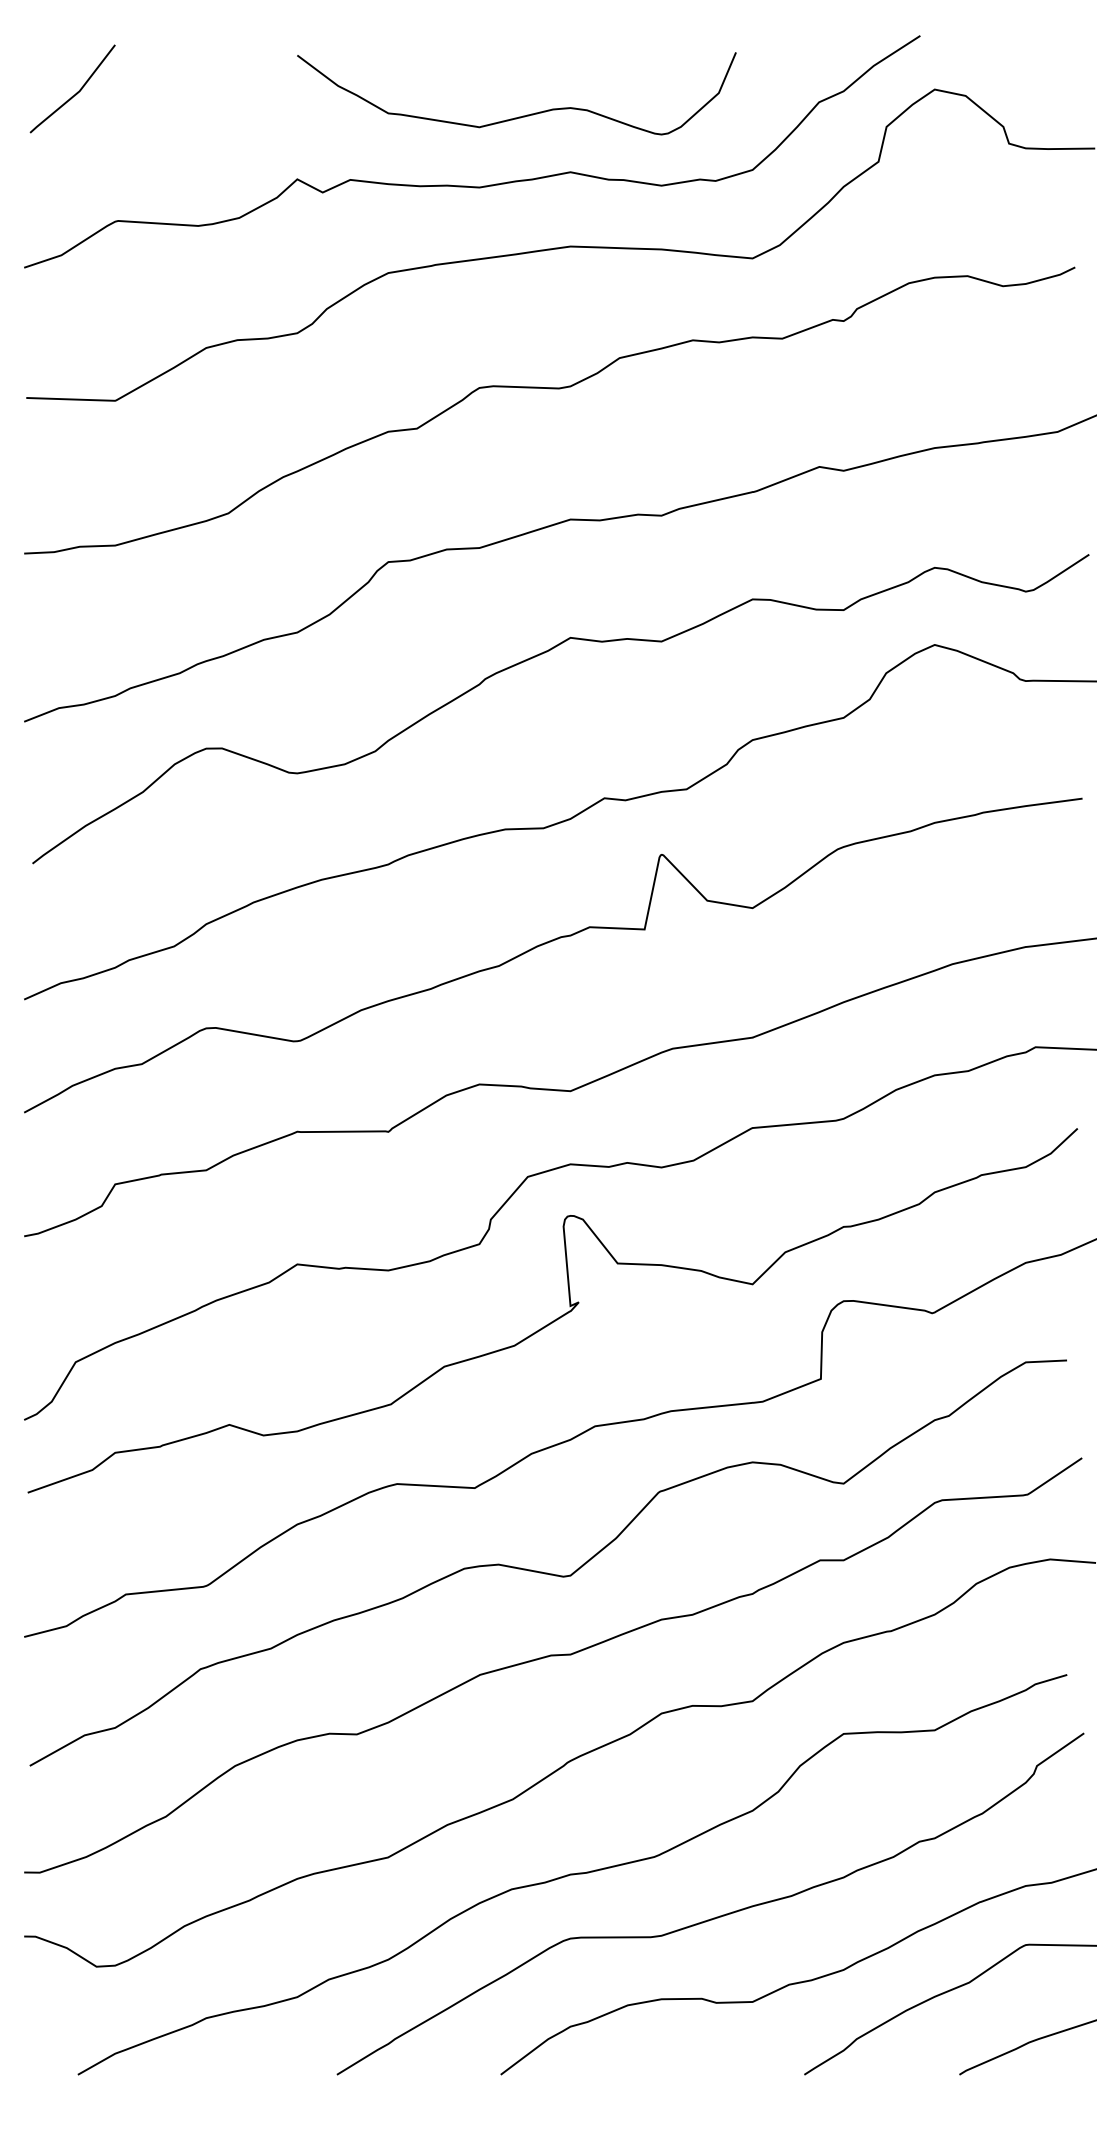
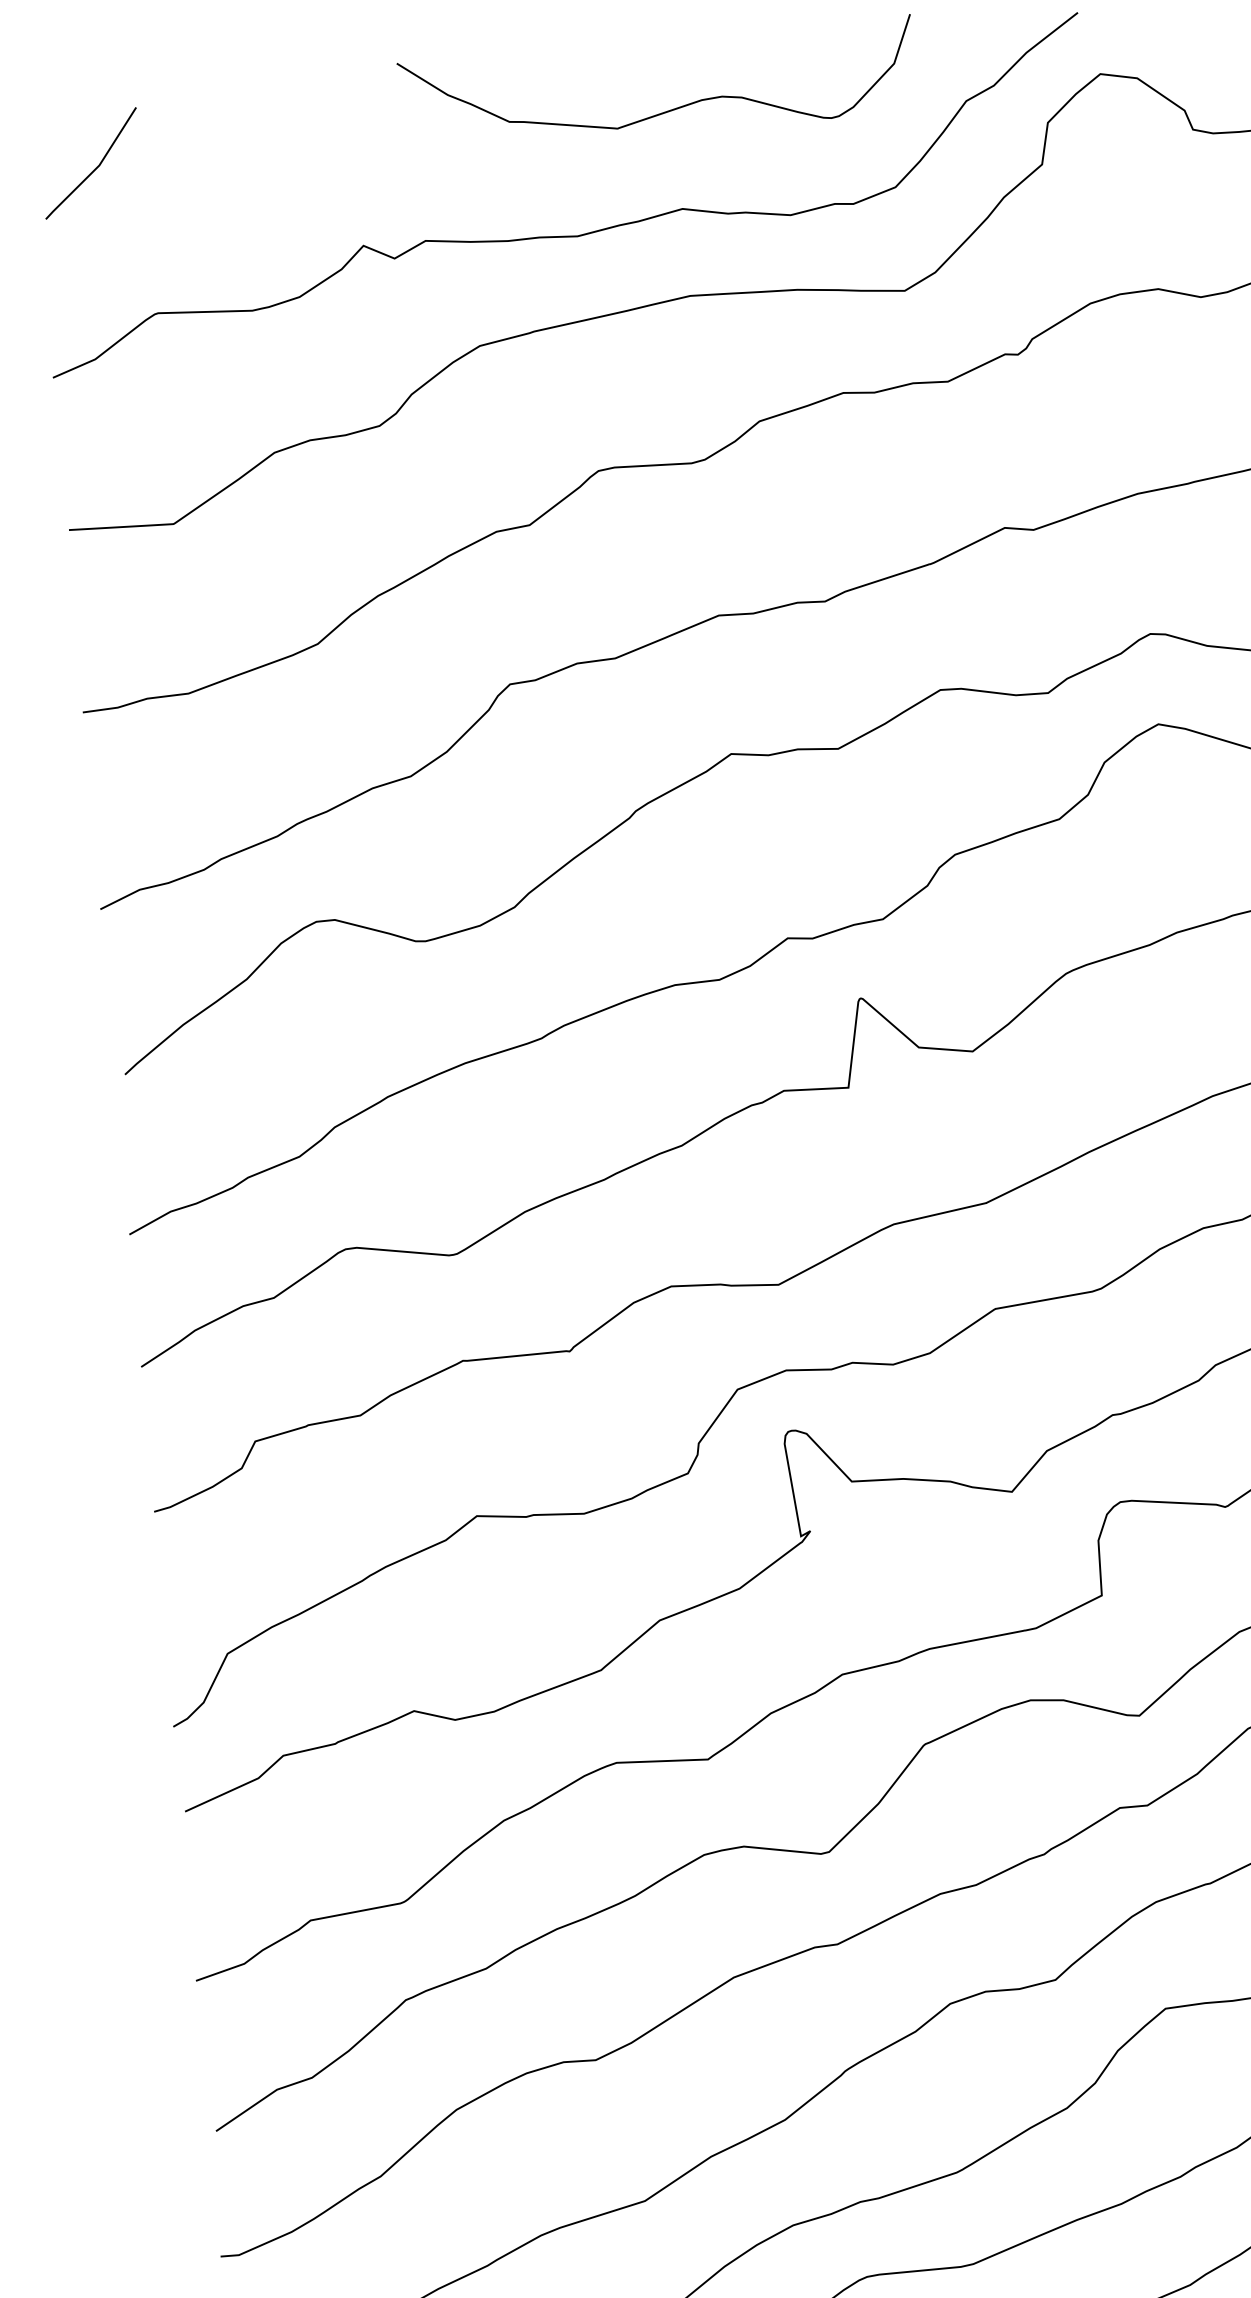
curve: (523, 115) -> (667, 110), moved

